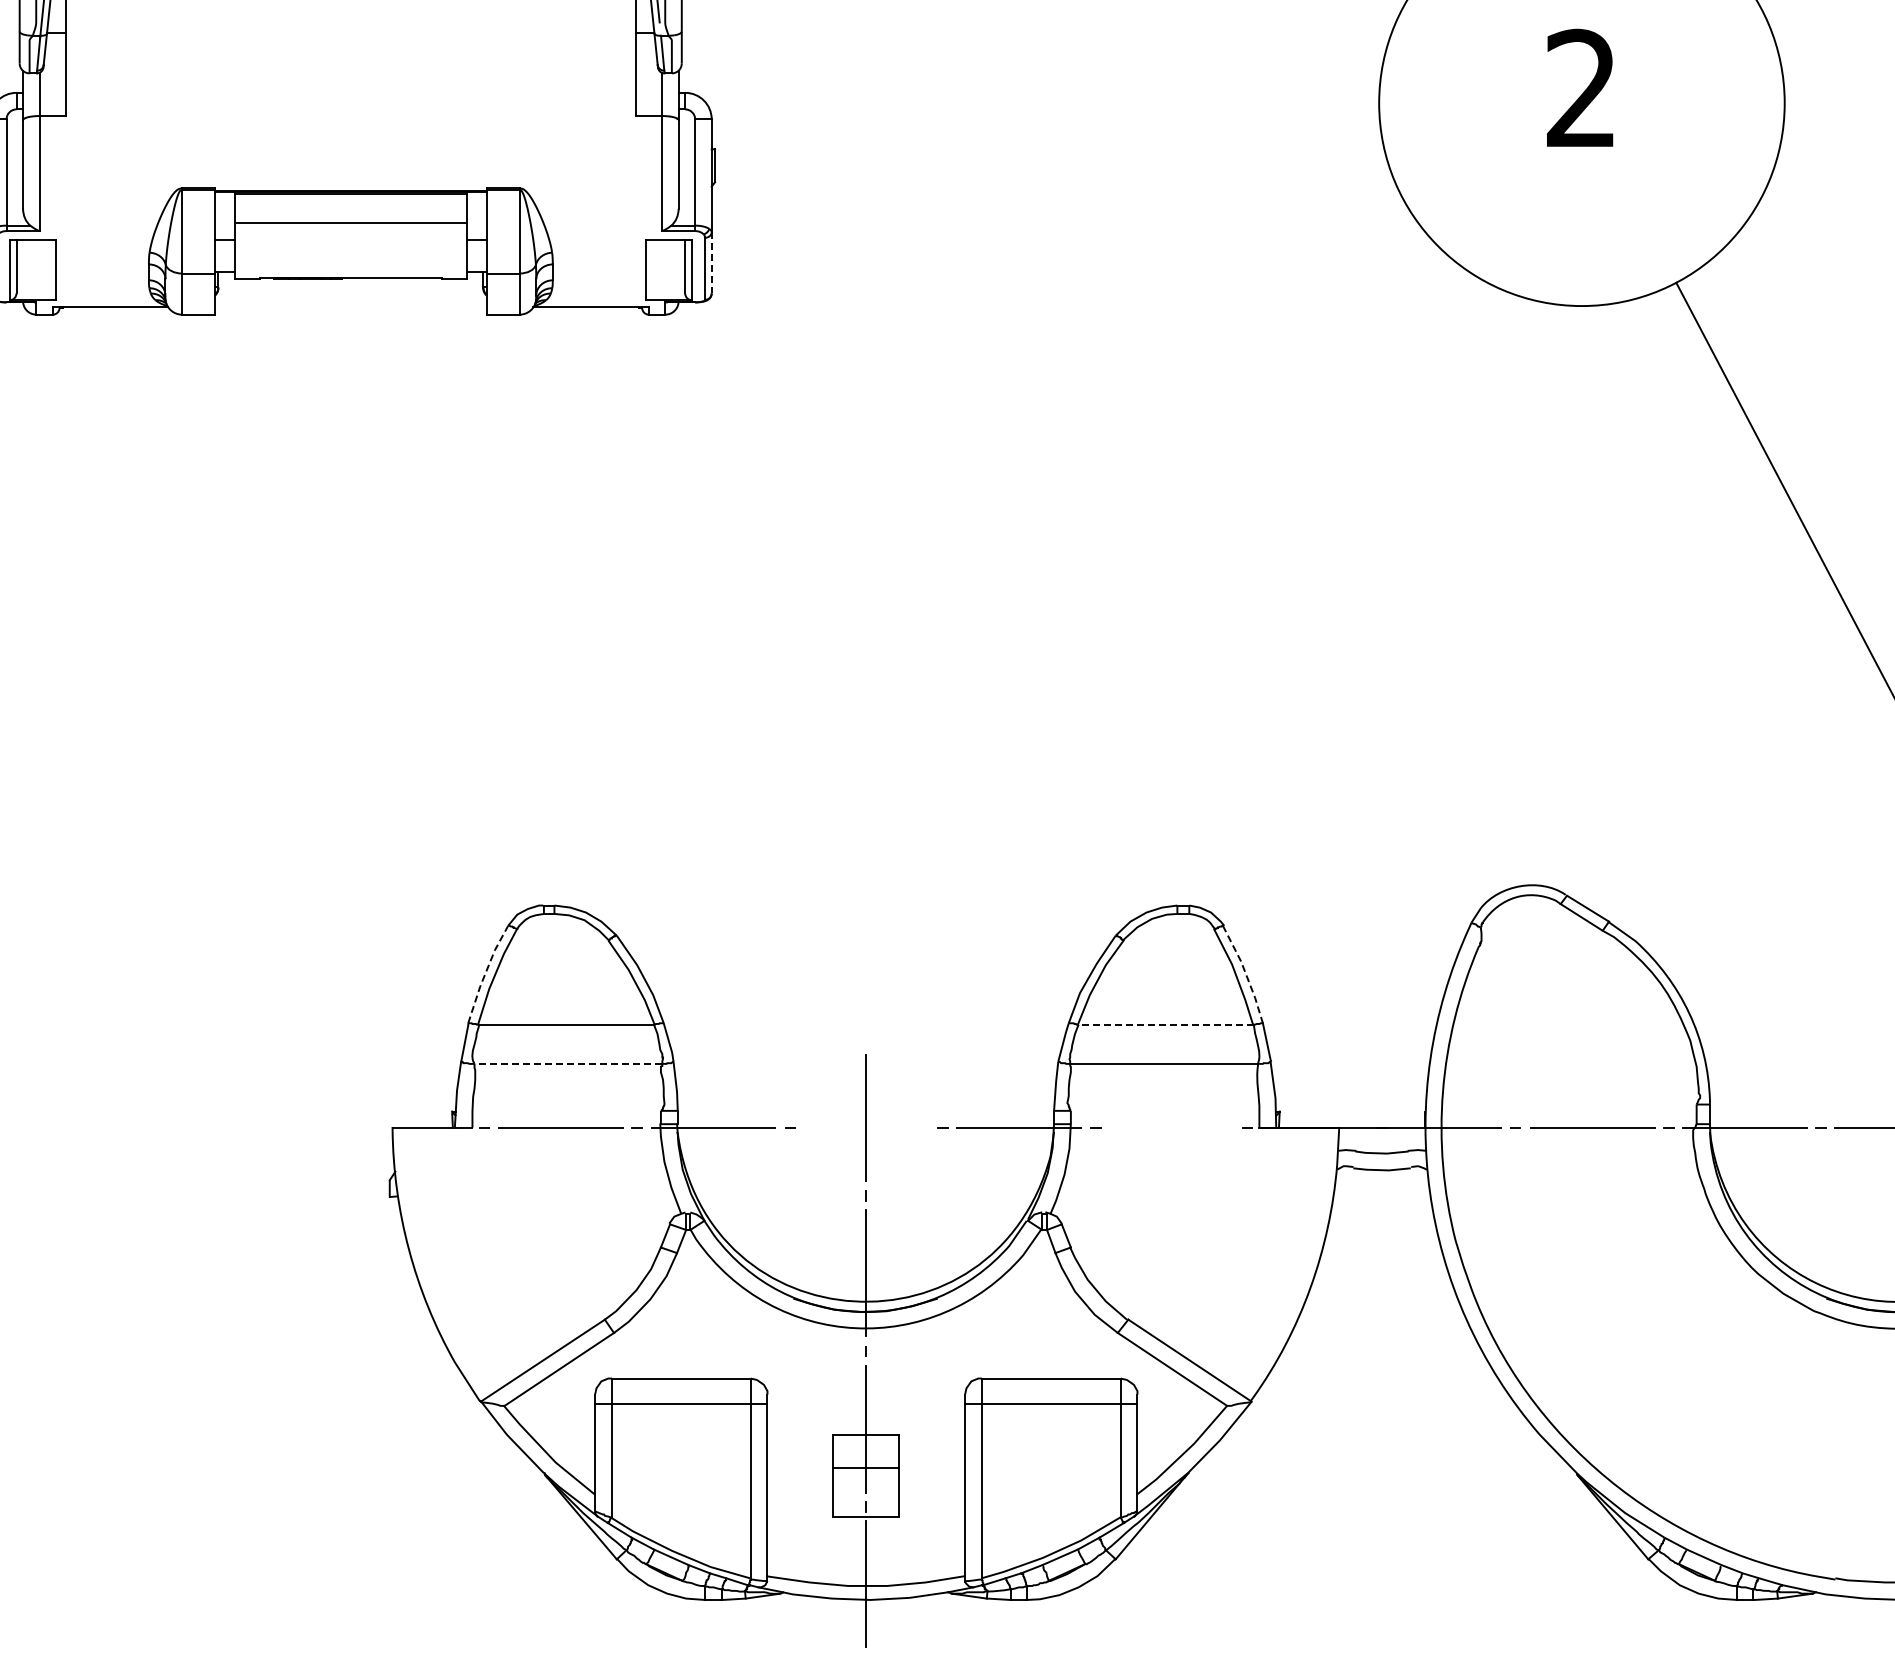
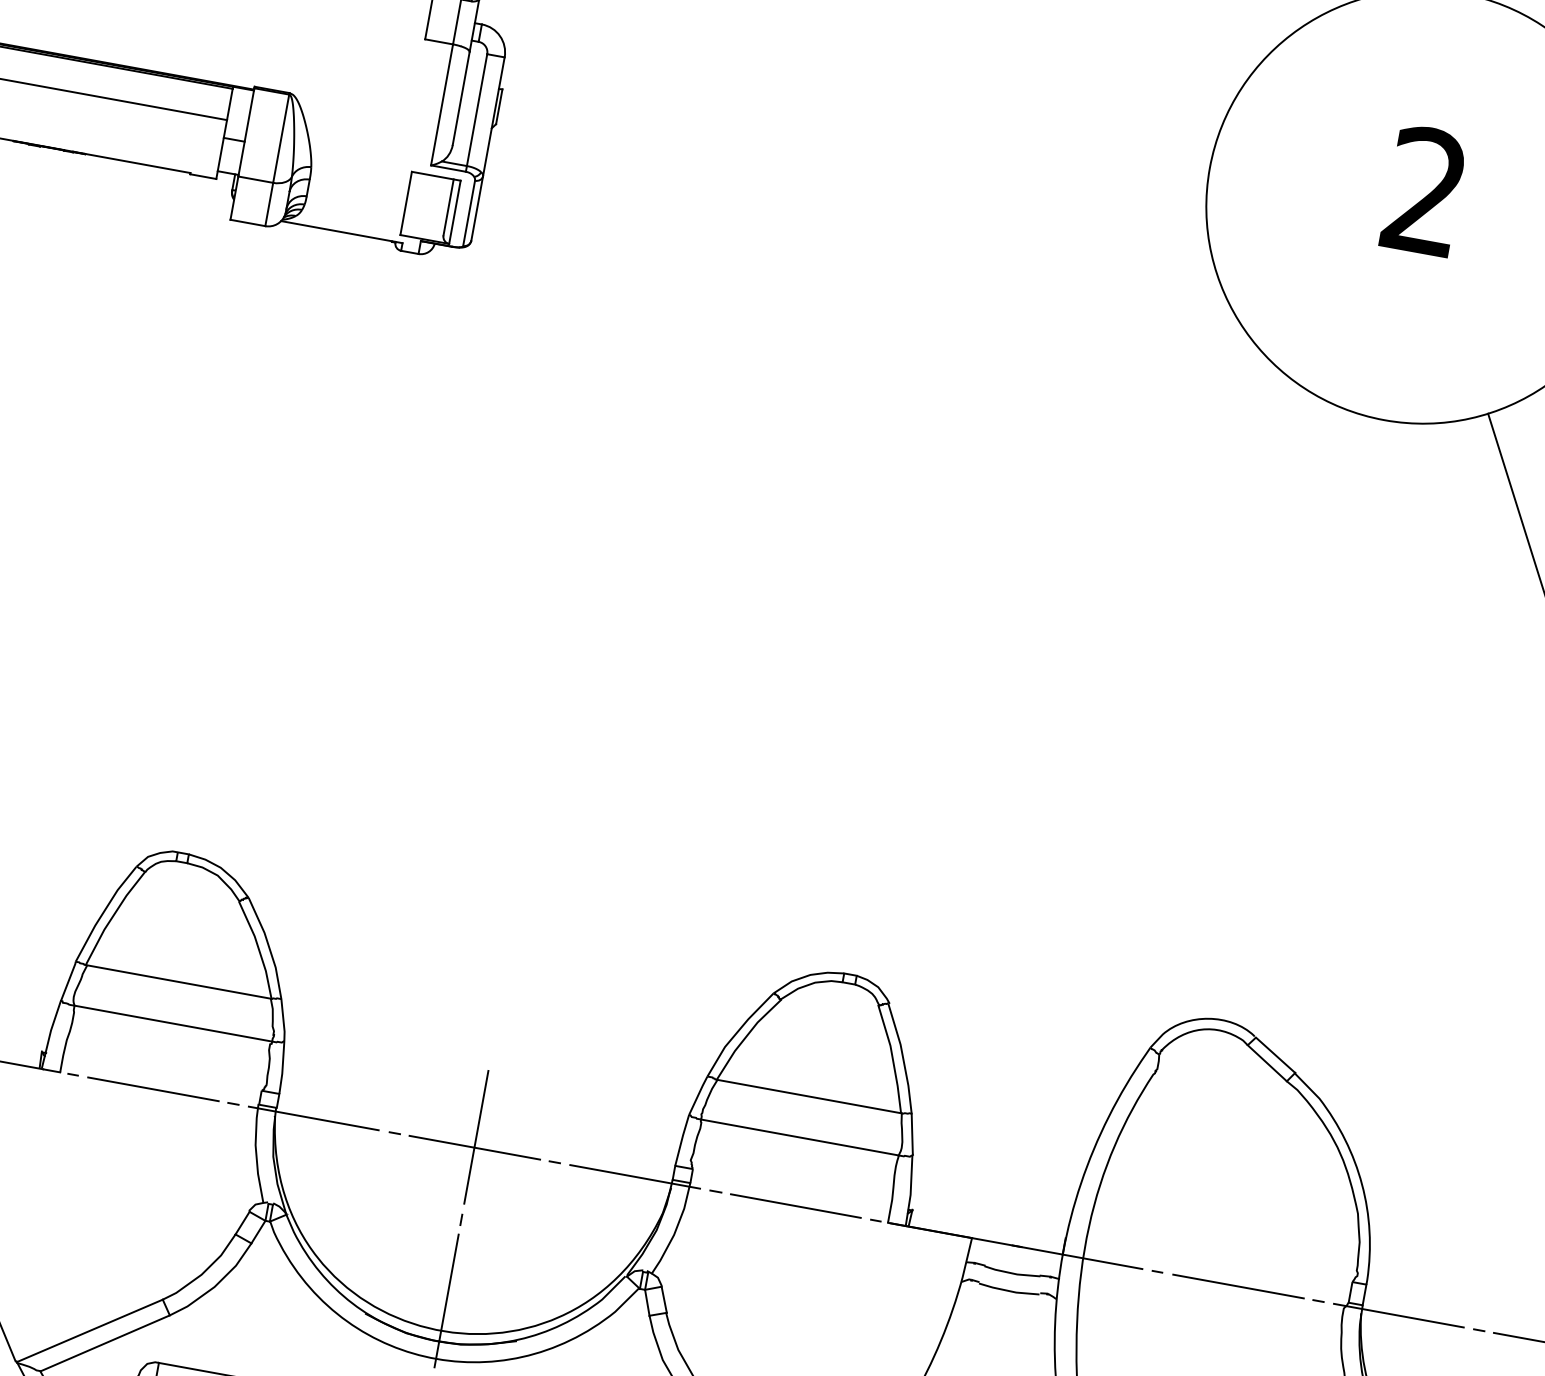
line: (711, 262) -> (477, 207), dashed -> solid
line: (485, 973) -> (103, 912), dashed -> solid
line: (1245, 973) -> (902, 1057), dashed -> solid
line: (1166, 1024) -> (810, 1096), dashed -> solid
line: (568, 1063) -> (173, 1023), dashed -> solid
line: (866, 1127) -> (474, 1147), added
line: (1171, 1127) -> (795, 1205), added

